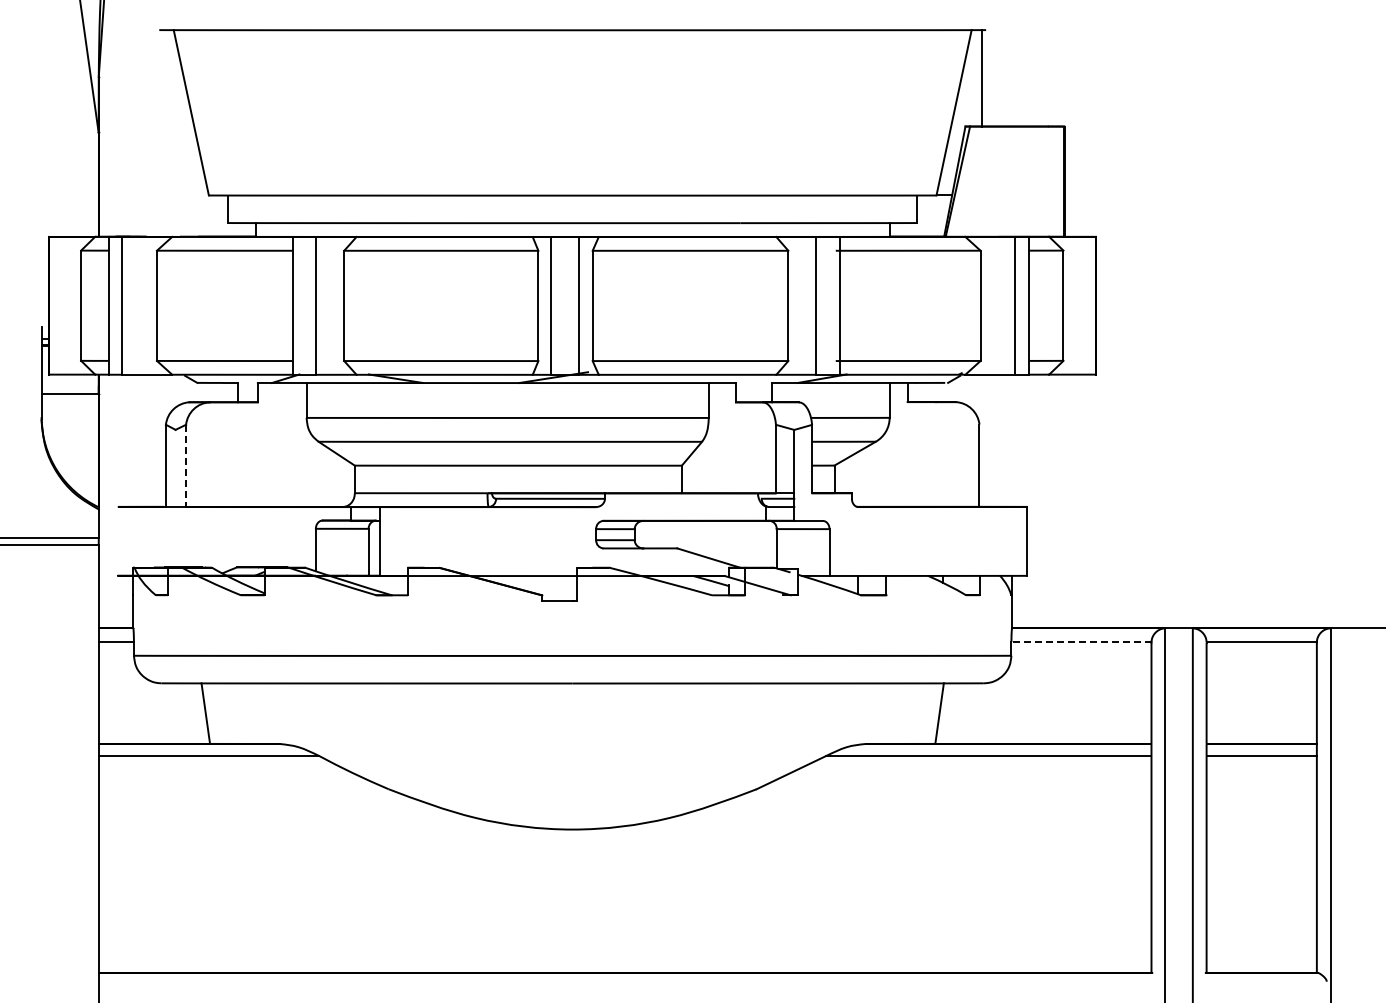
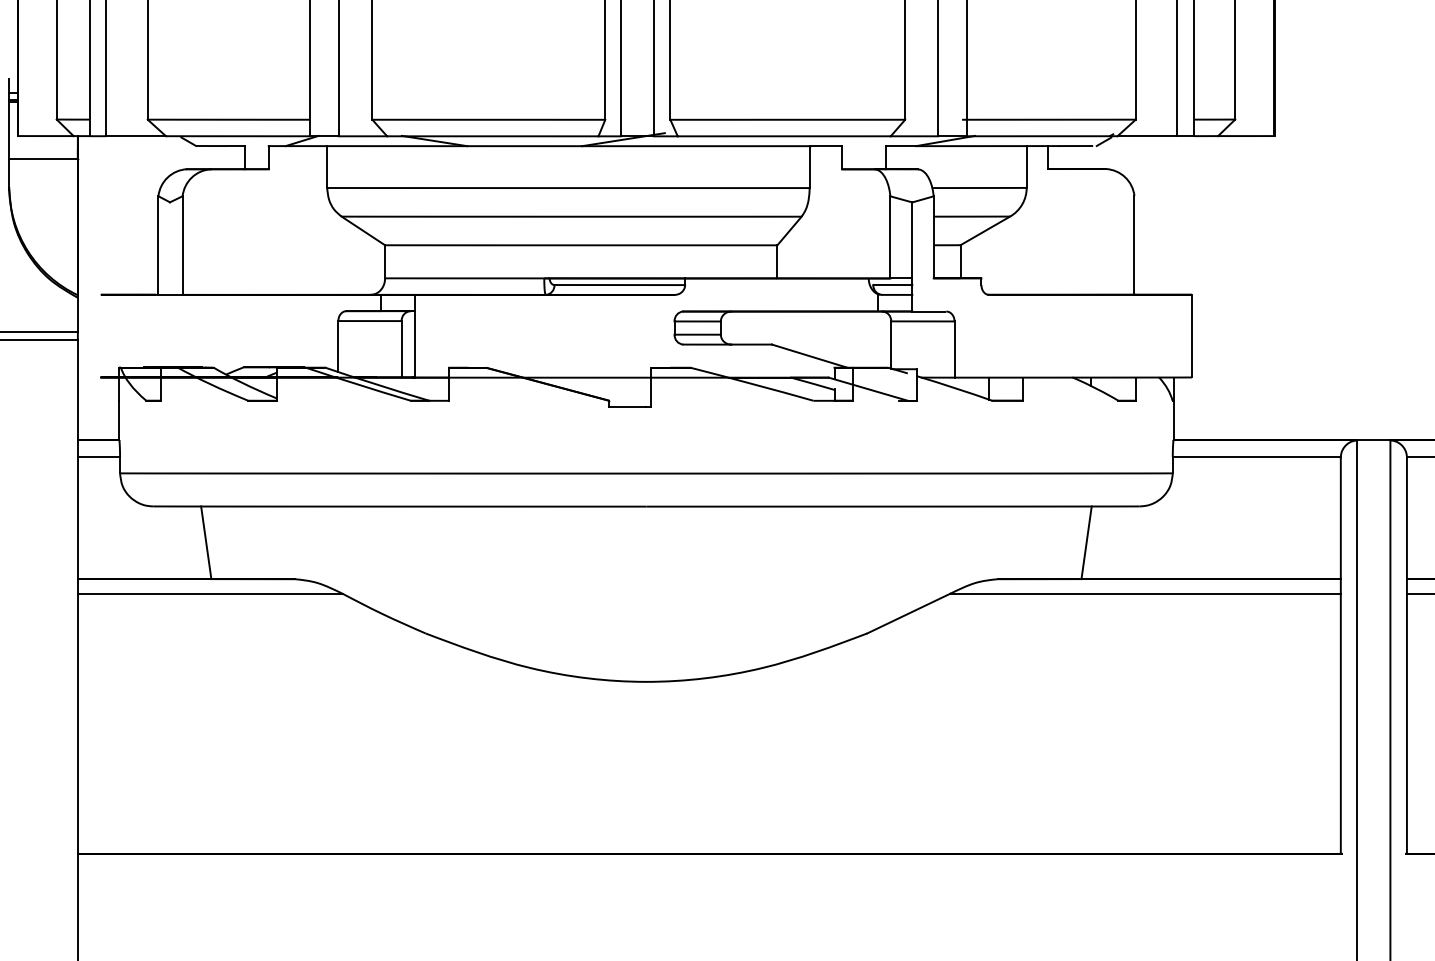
line: (186, 466) -> (183, 246), dashed -> solid
line: (1080, 642) -> (1255, 457), dashed -> solid

